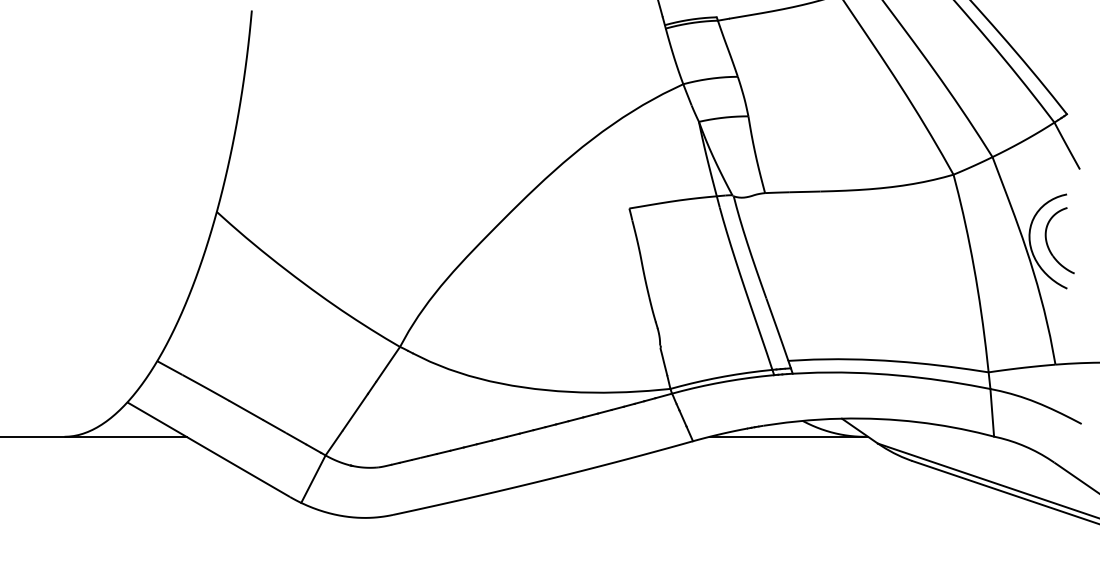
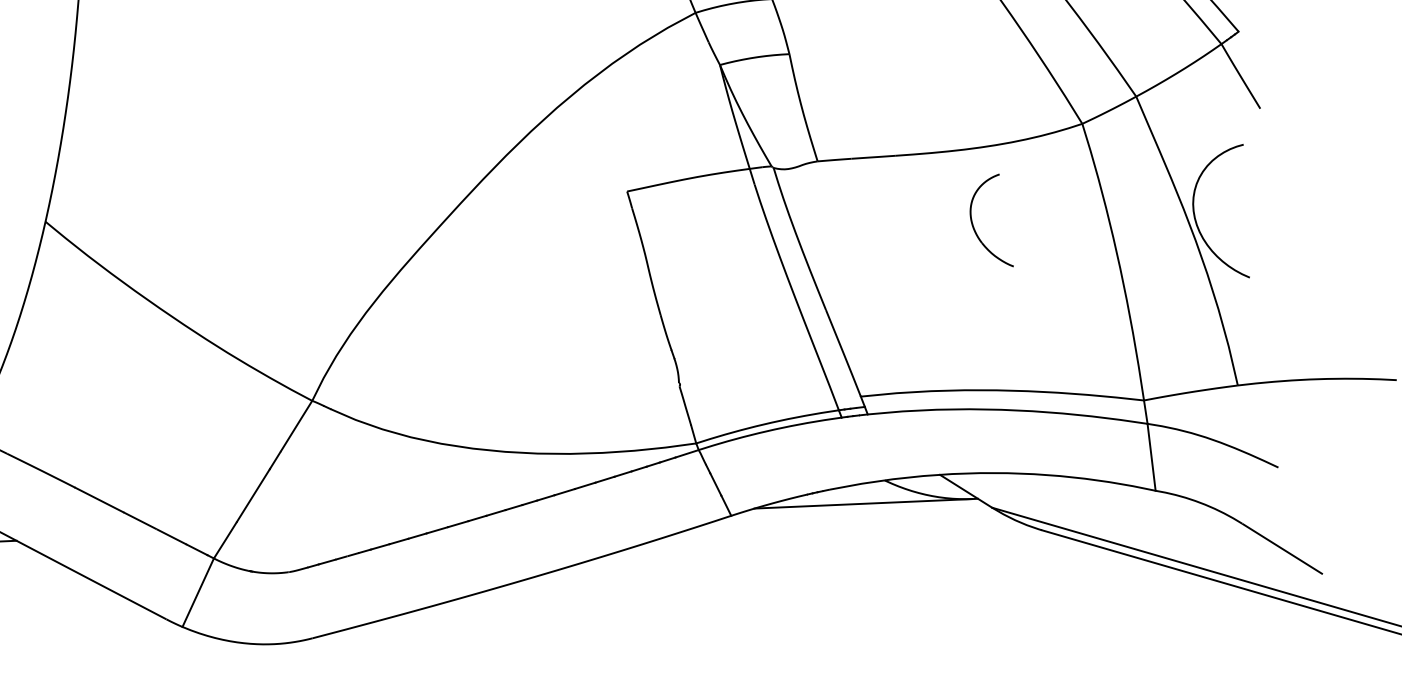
part: (1048, 244) -> (975, 227), moved

